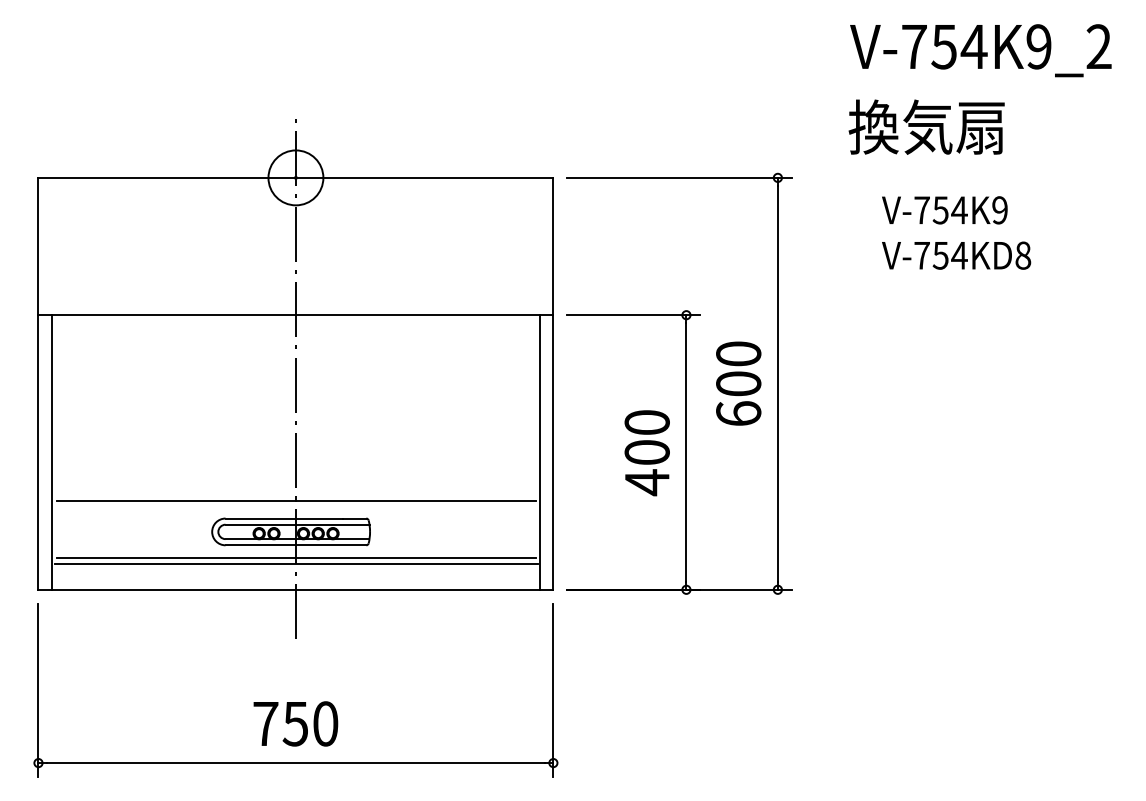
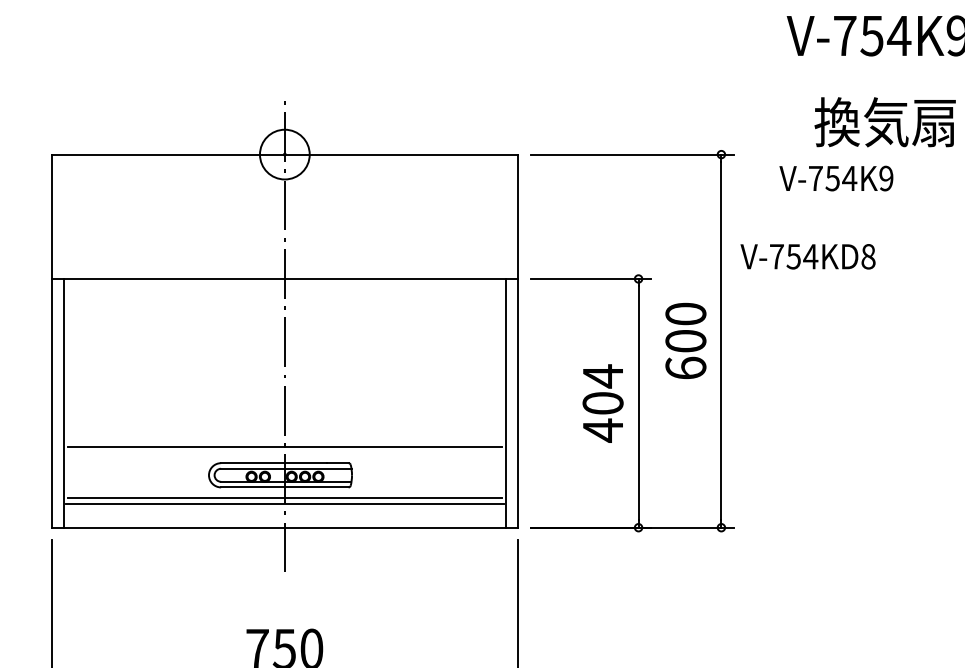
text: (926, 126) -> (885, 121), moved
text: (944, 210) -> (836, 178), moved
text: (956, 255) -> (808, 256), moved
text: (646, 422) -> (602, 376), 400 -> 404

